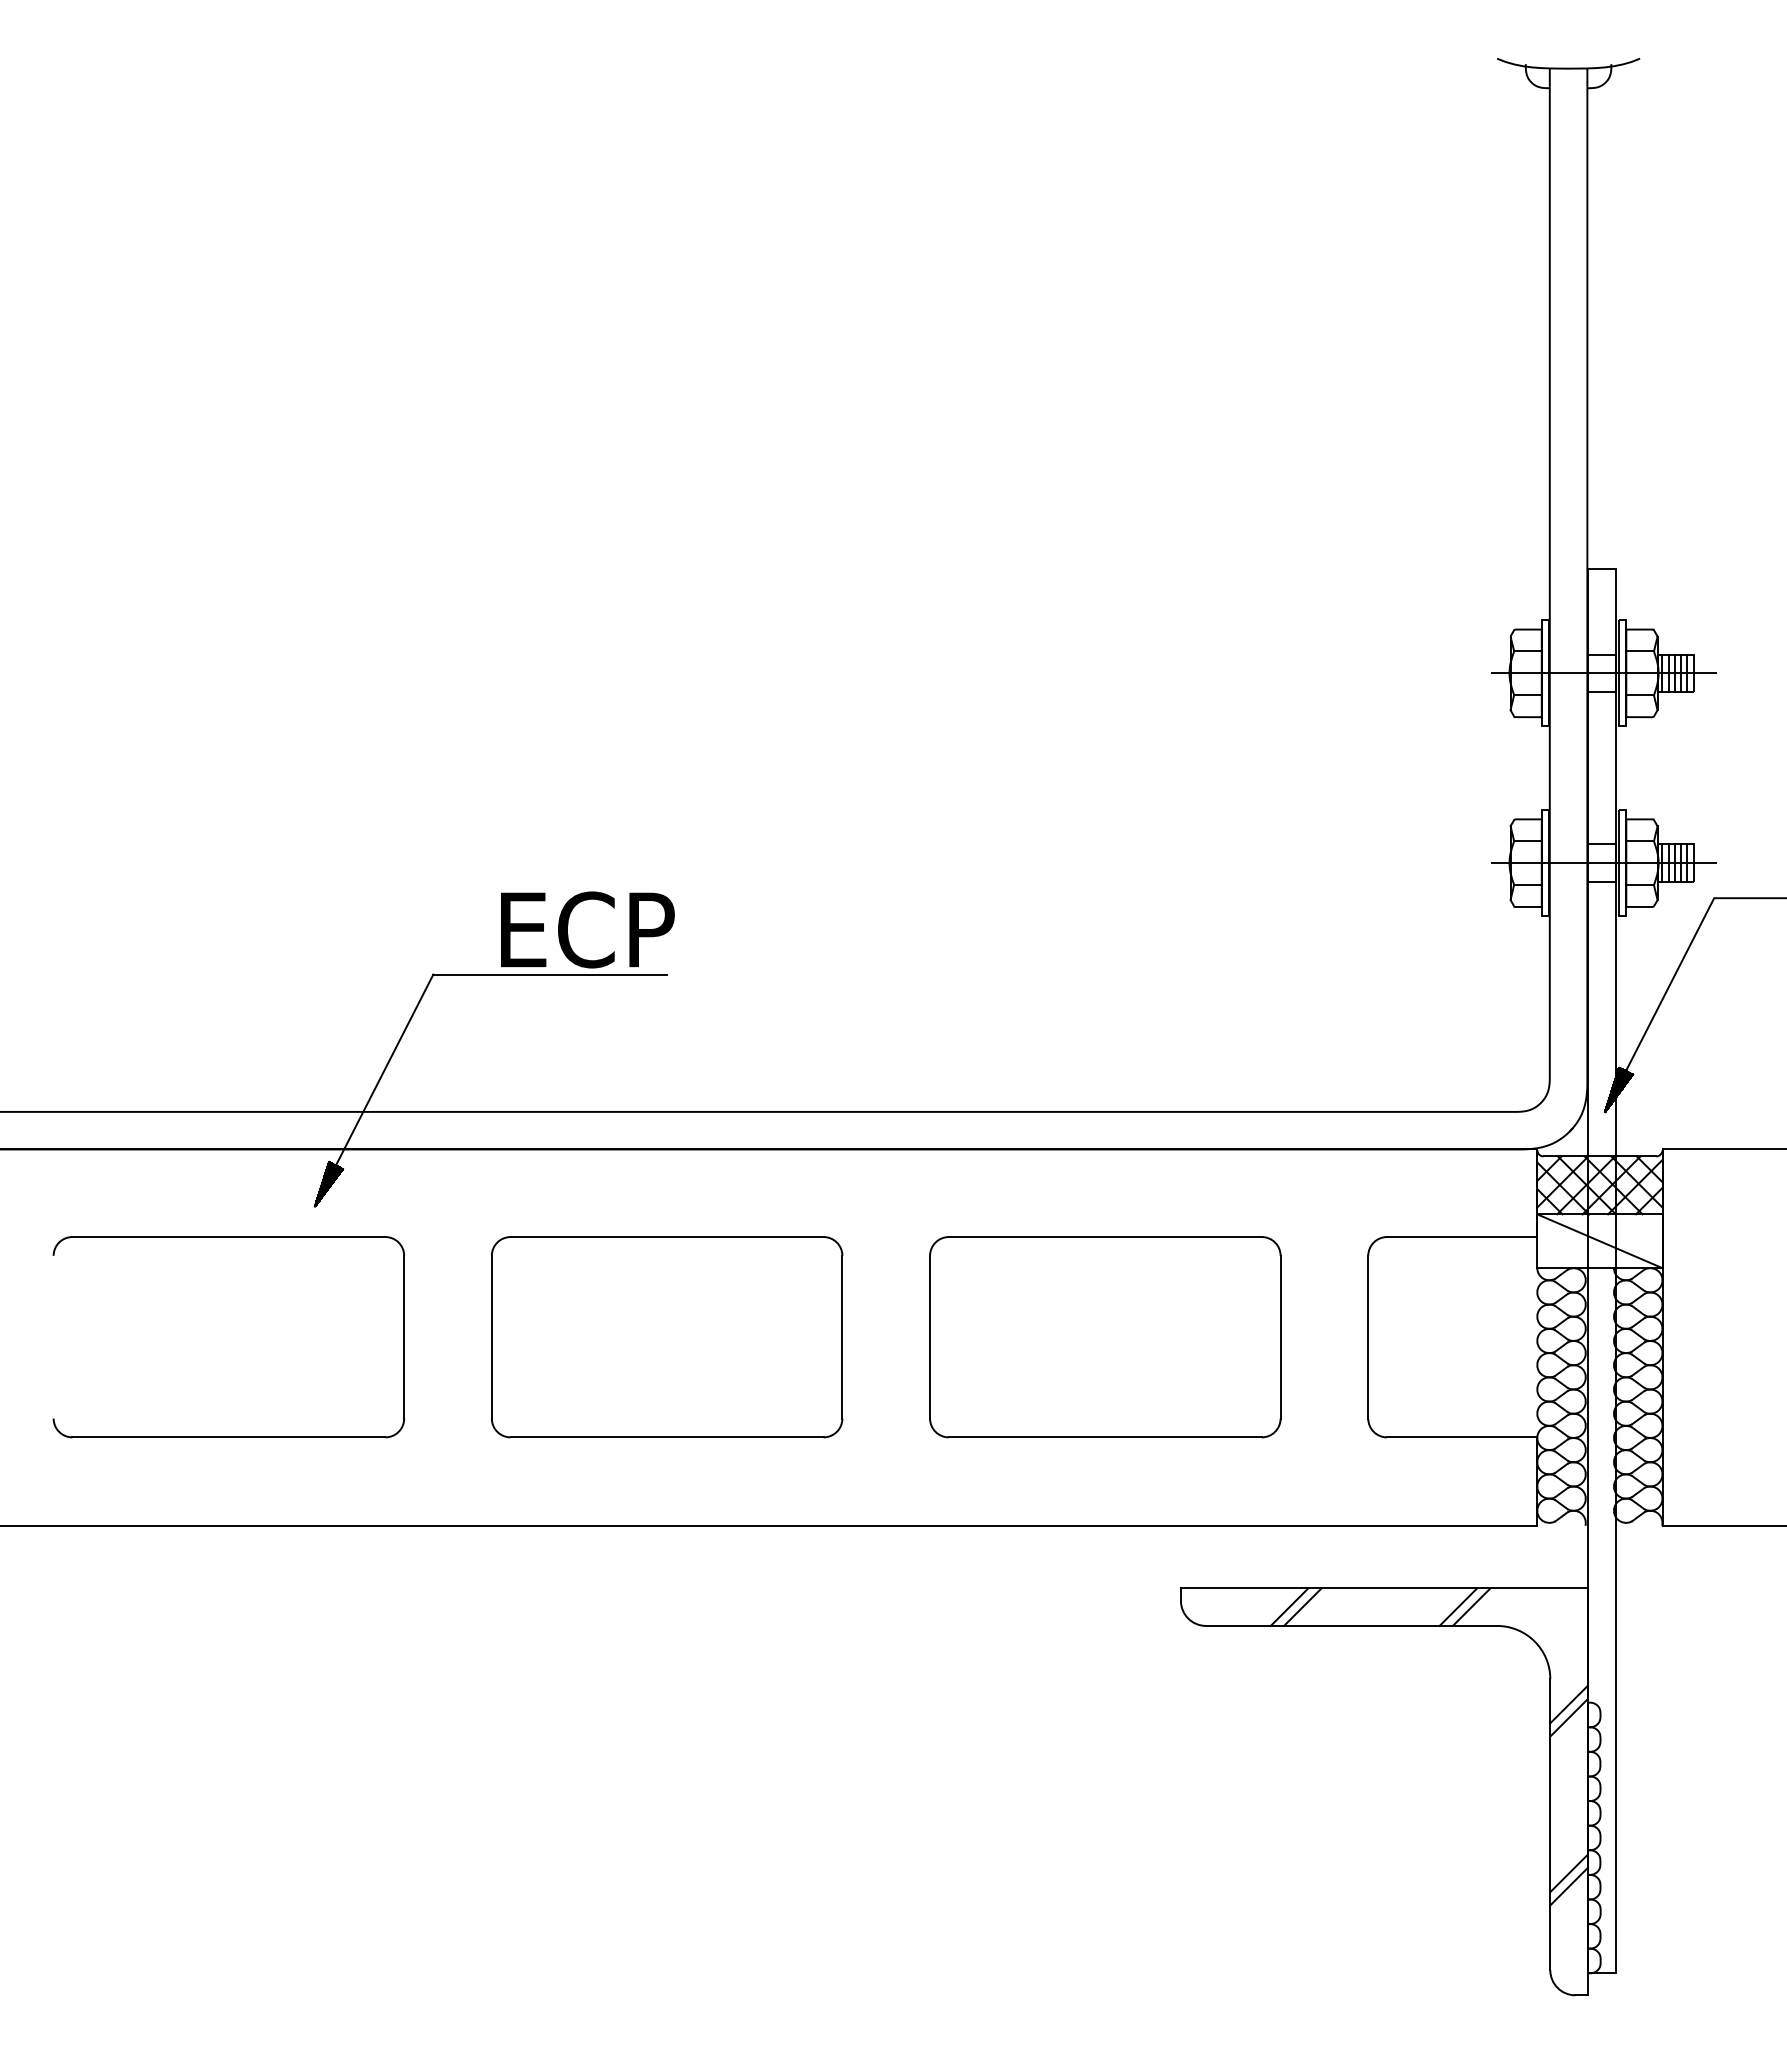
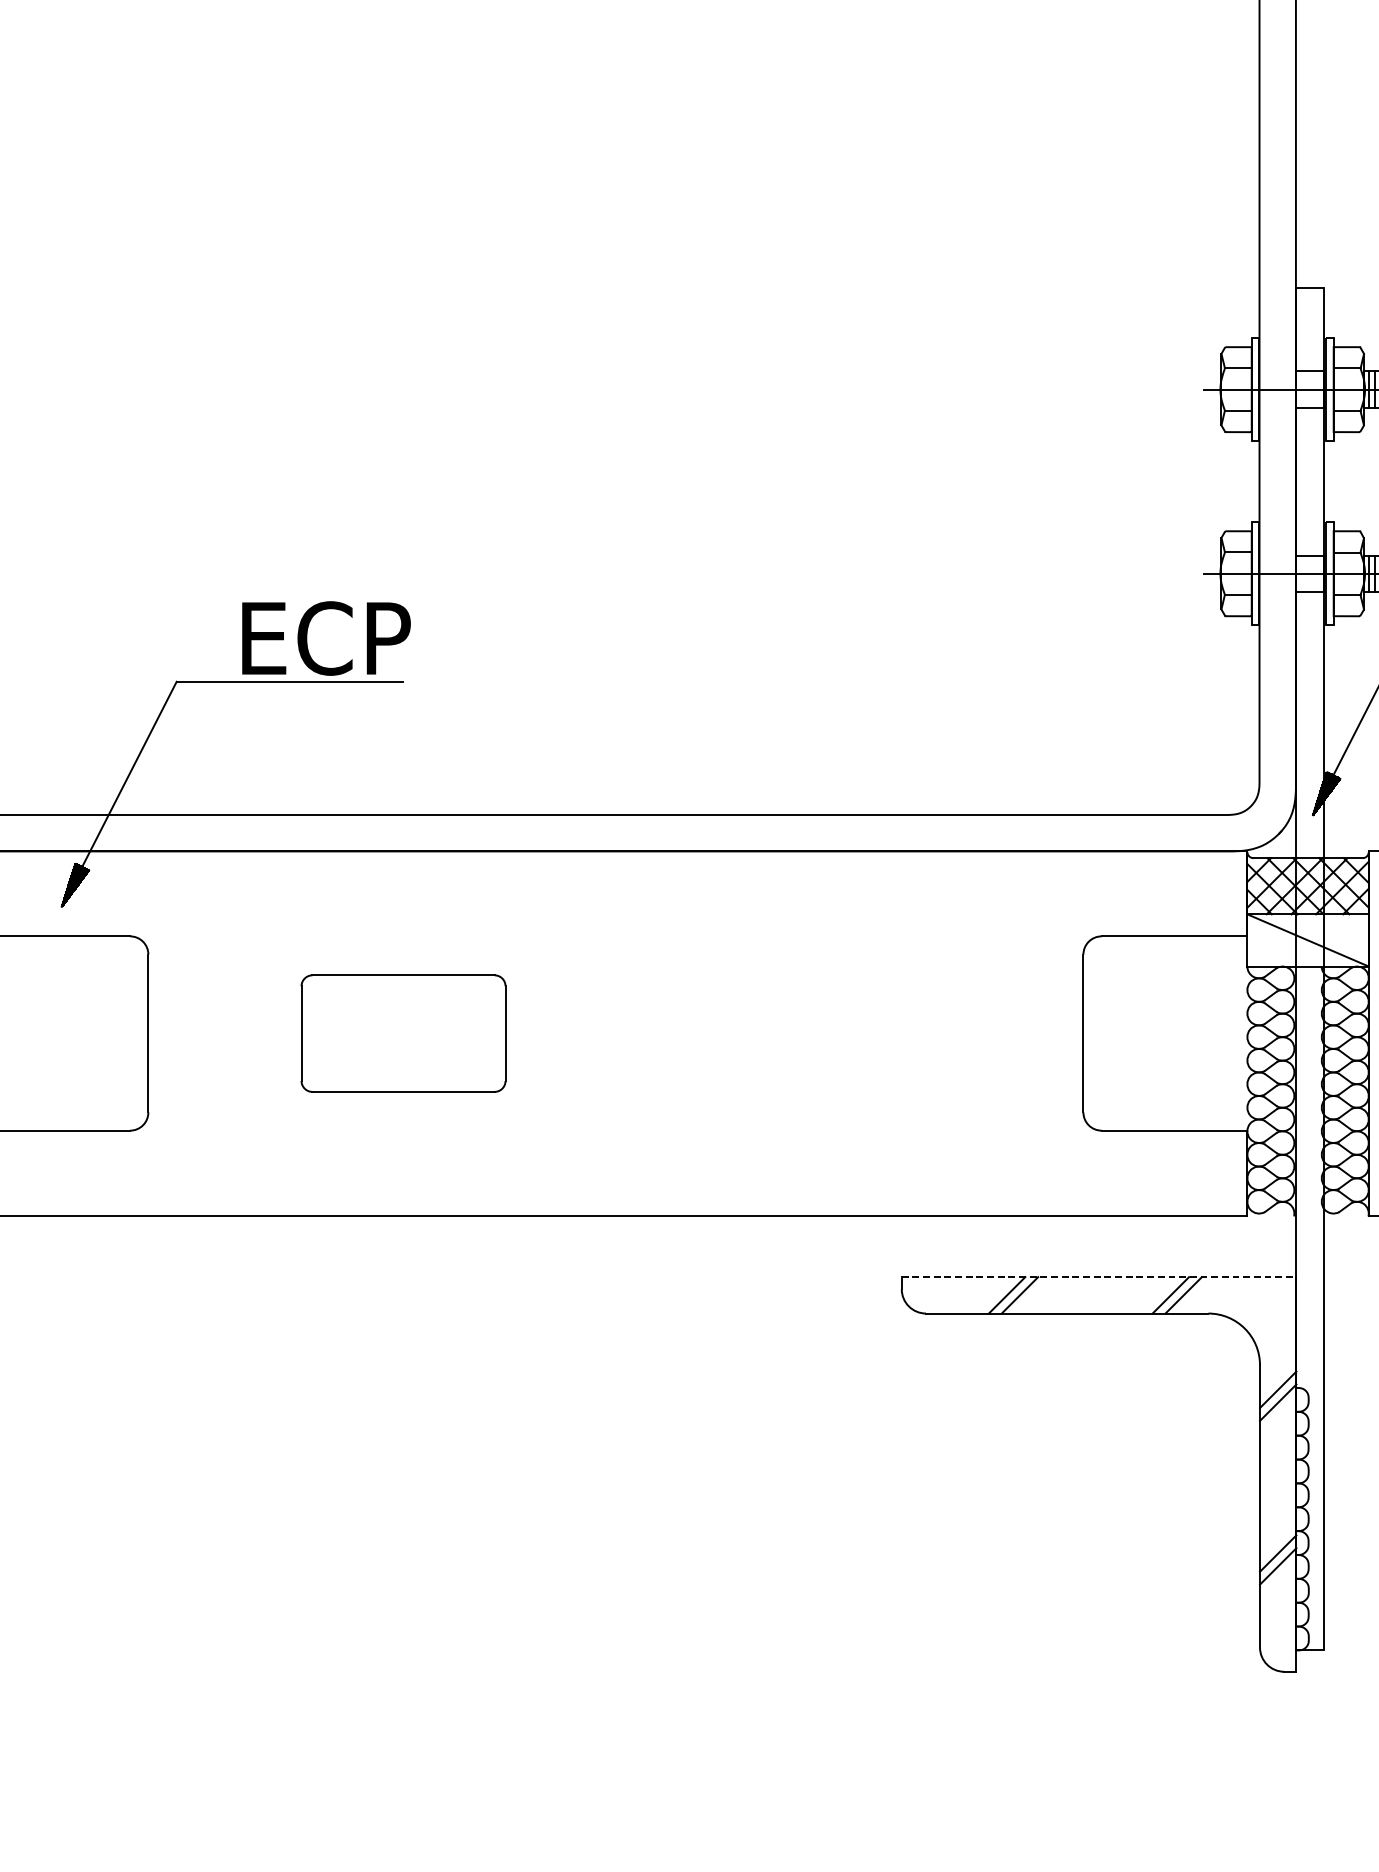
part: (667, 1337) -> (403, 1033), size x0.6
part: (1105, 1337) -> (828, 1033), removed
line: (1384, 1588) -> (1099, 1277), solid -> dashed

